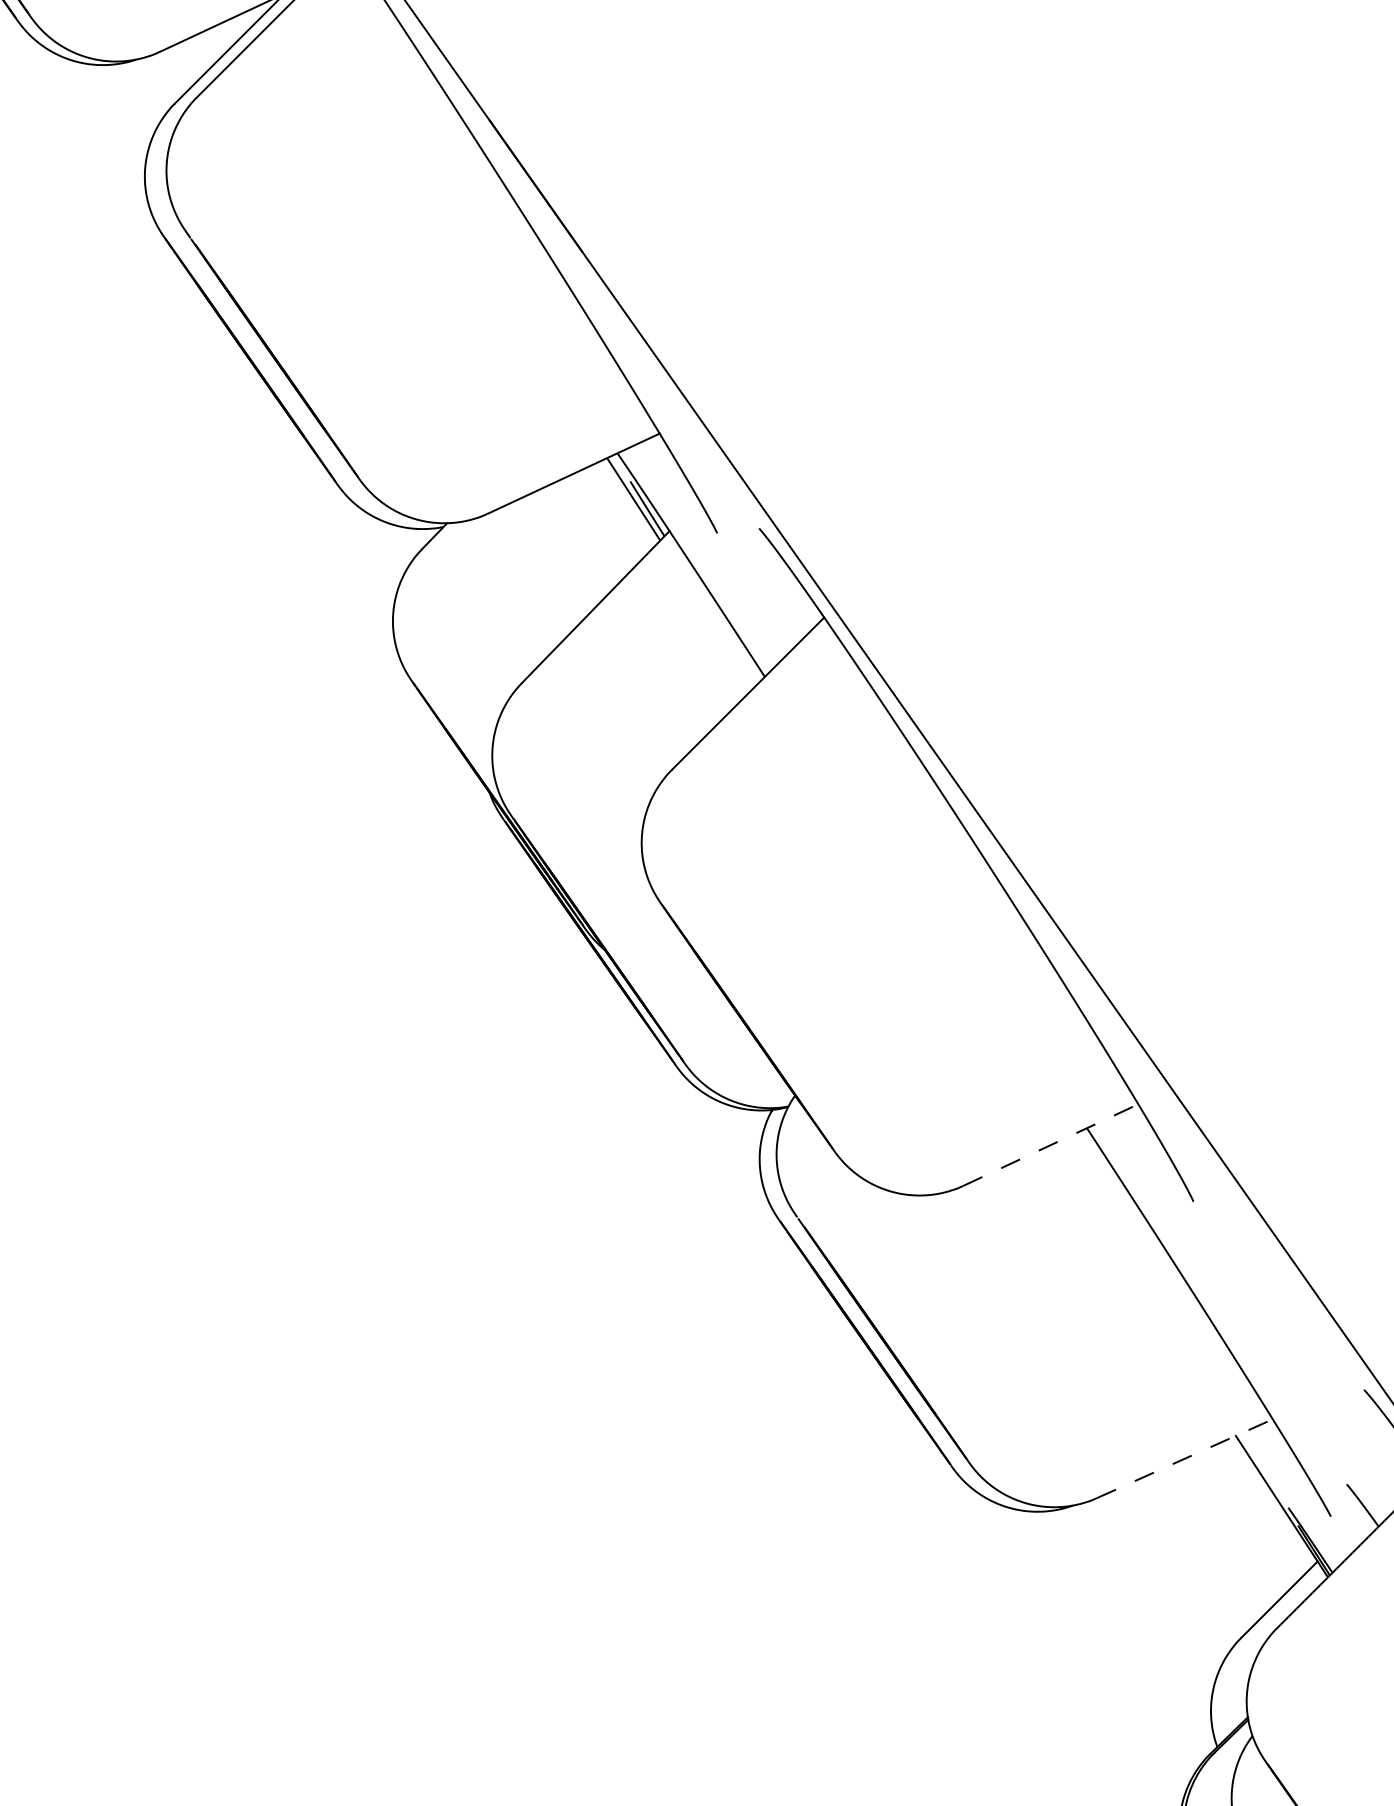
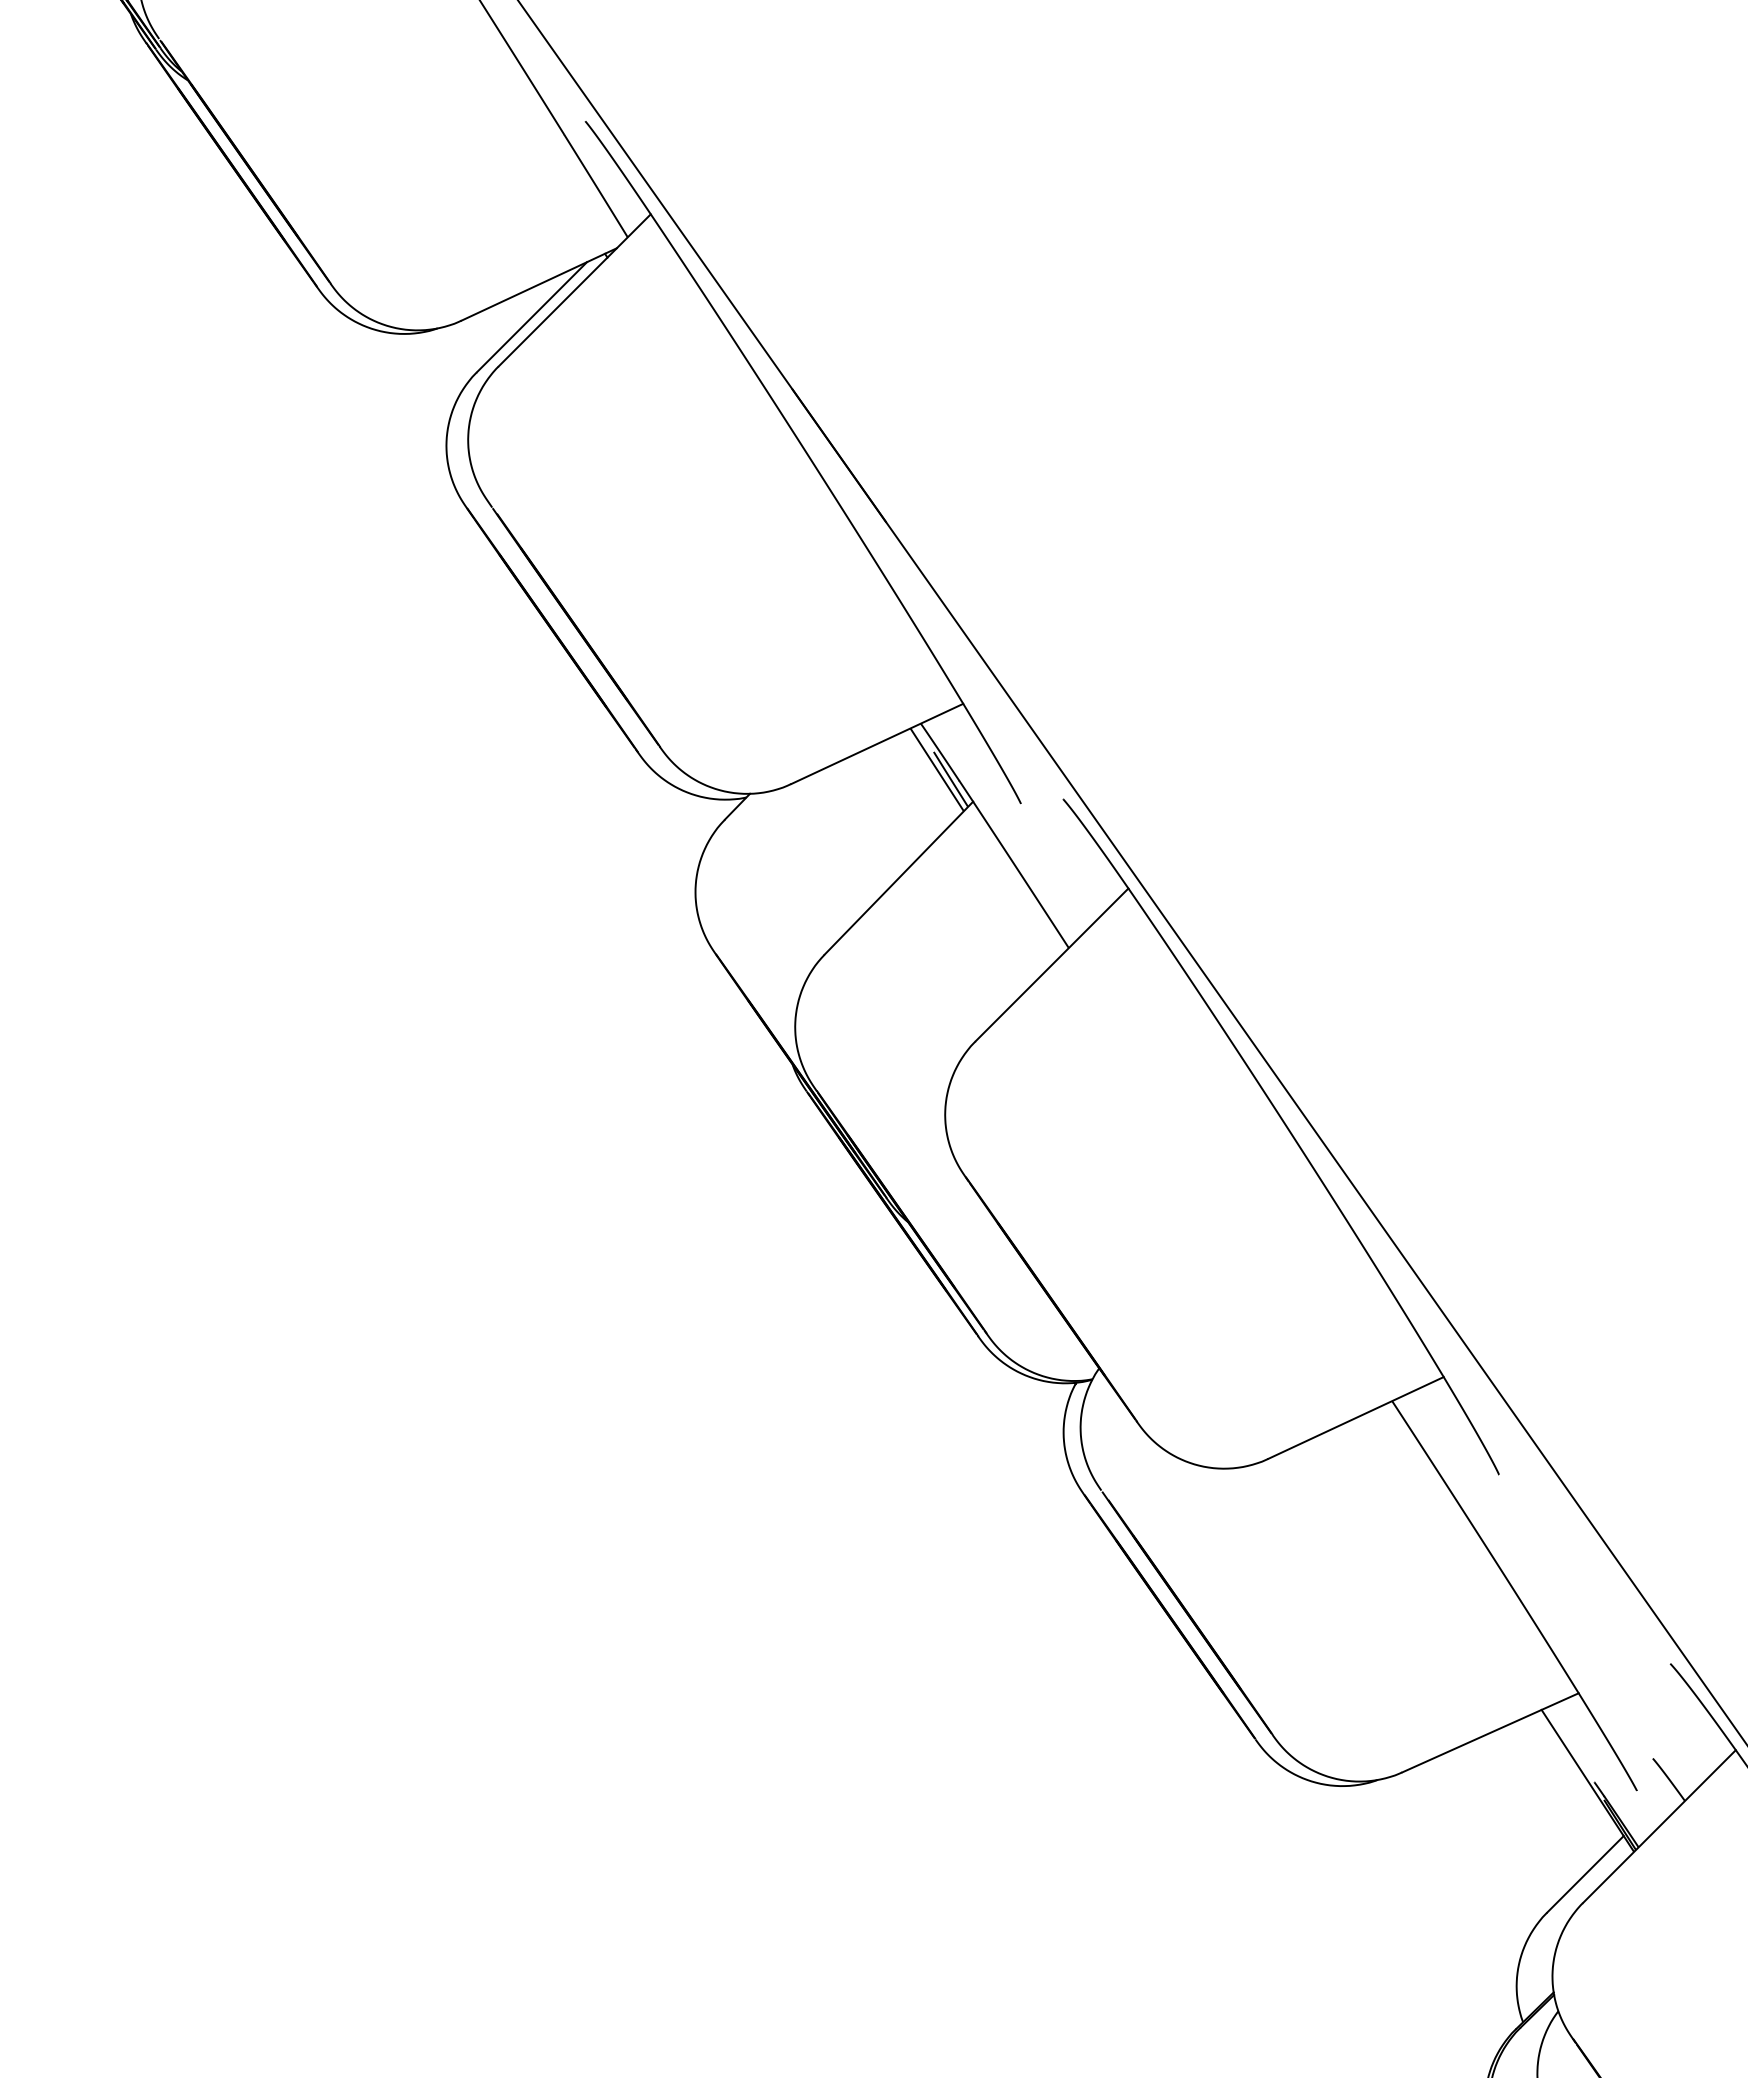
line: (1050, 1145) -> (1355, 1418), dashed -> solid
line: (1184, 1458) -> (1490, 1732), dashed -> solid

